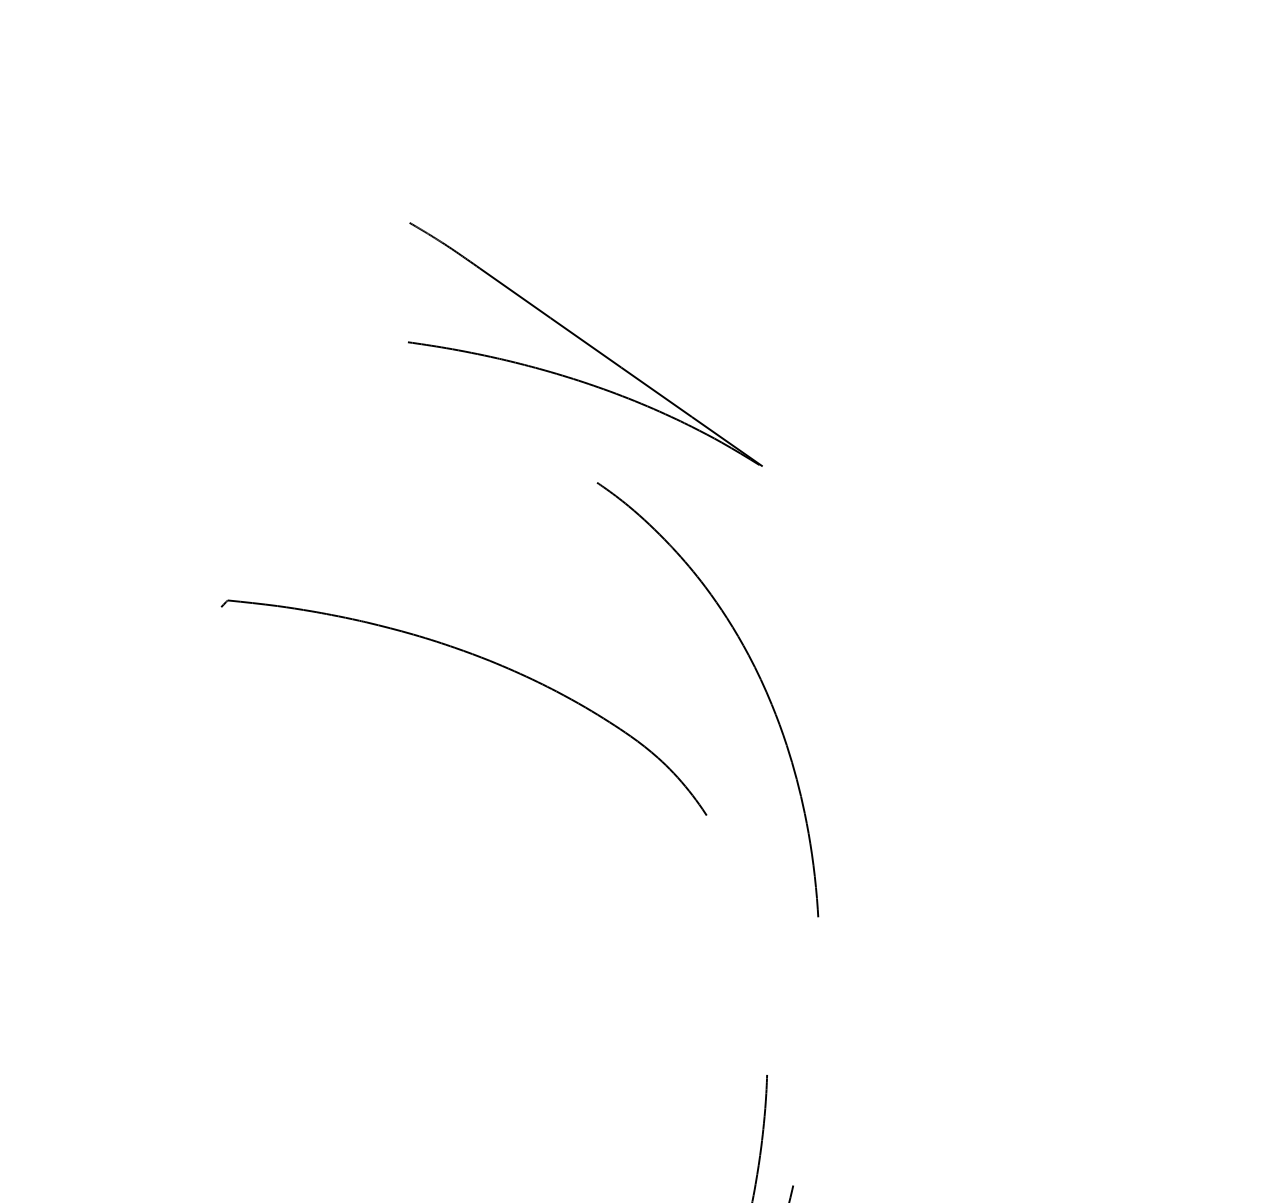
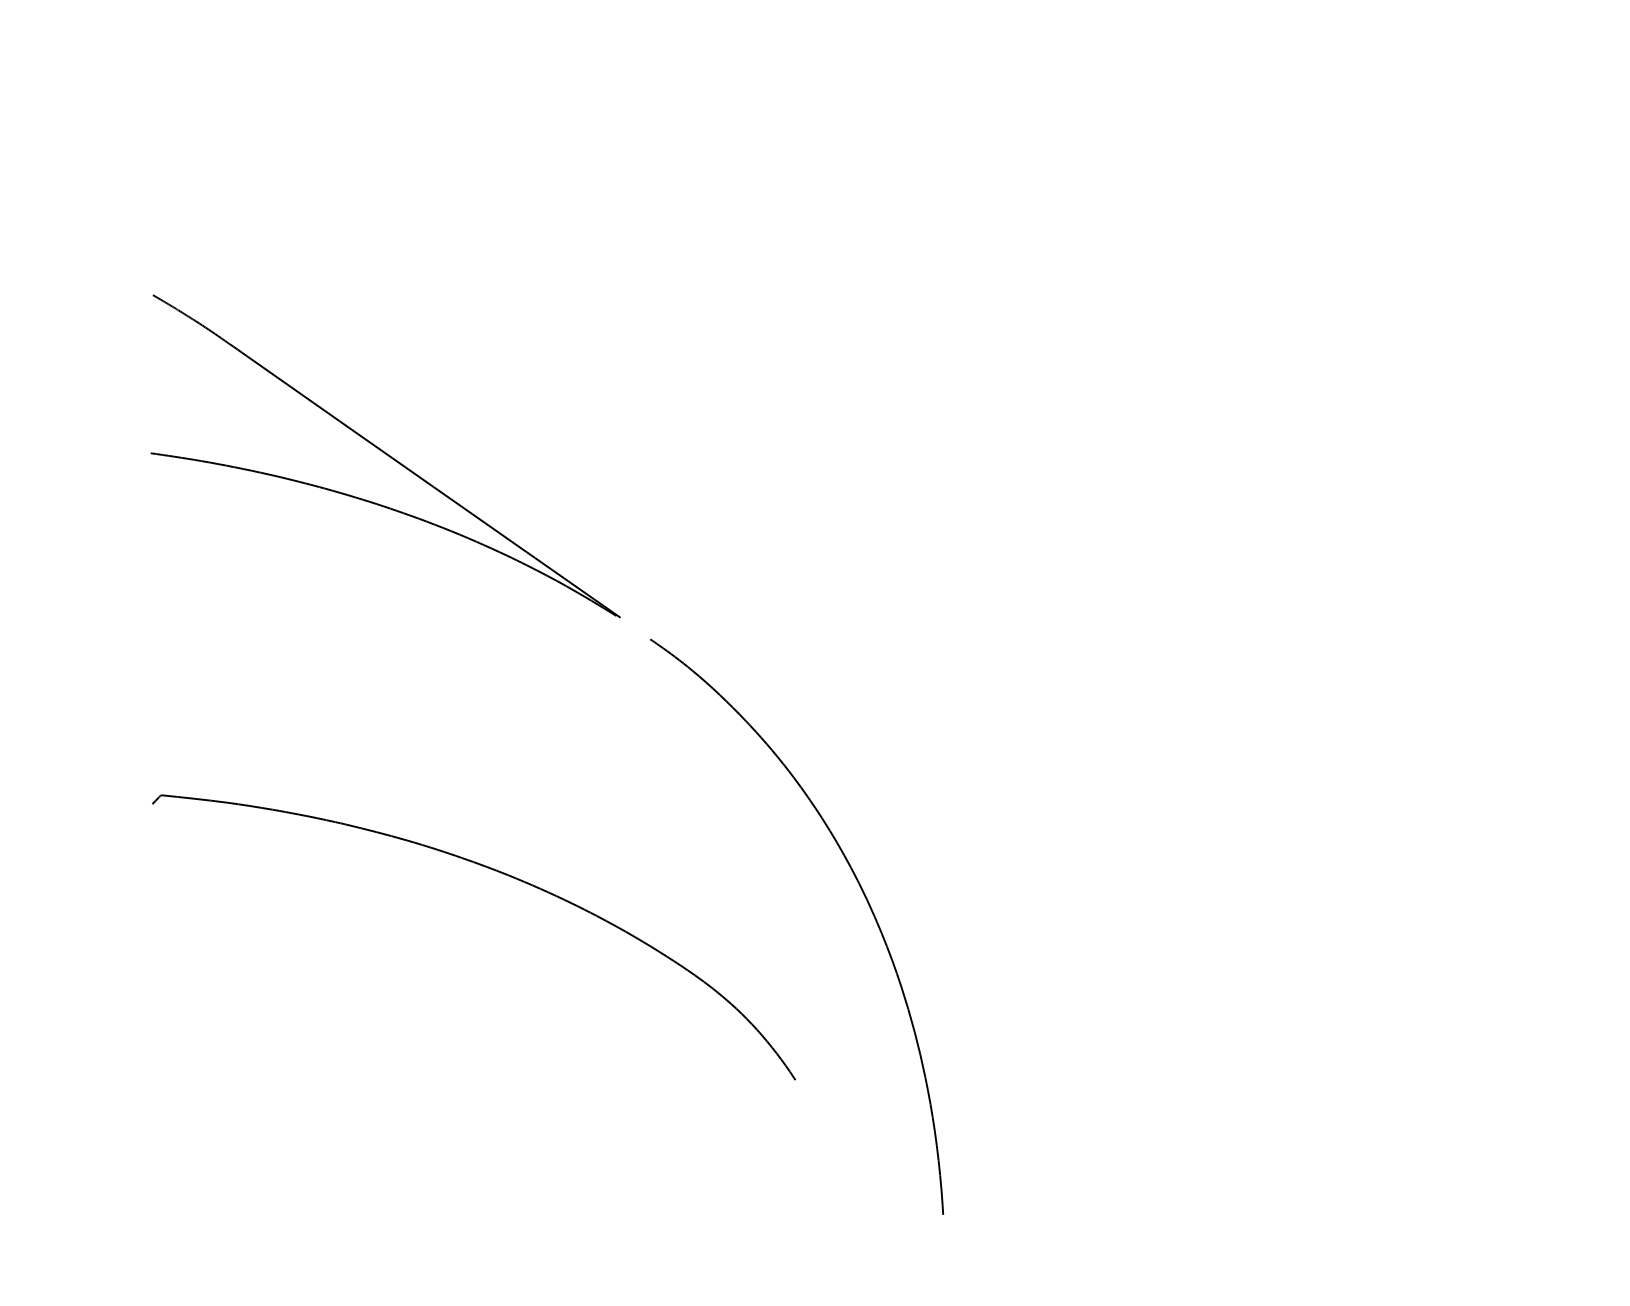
part: (585, 344) -> (385, 456), moved

